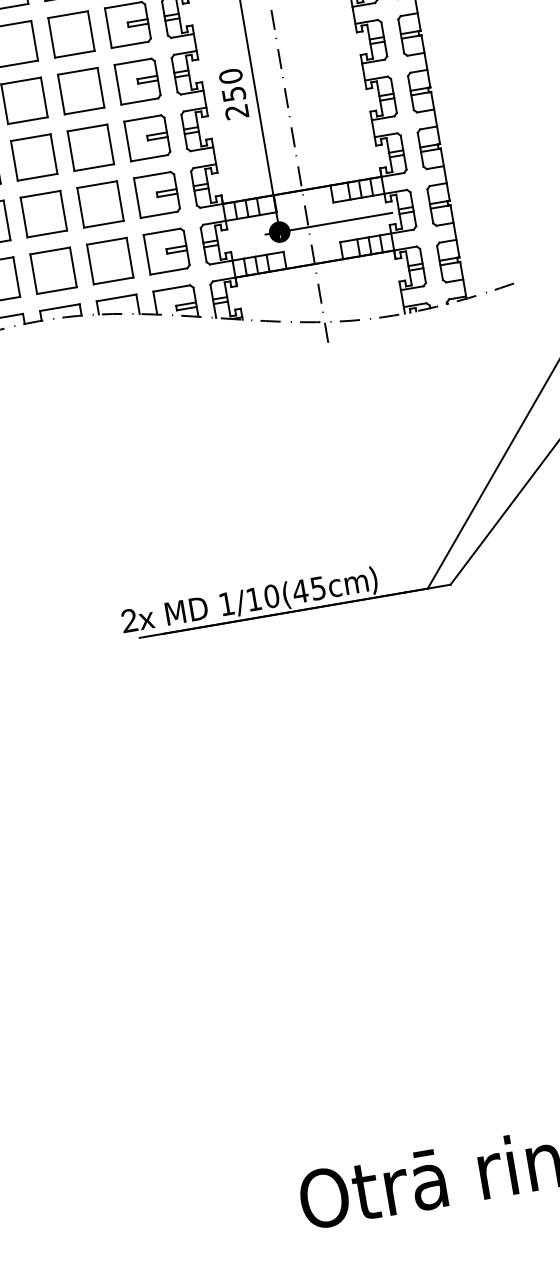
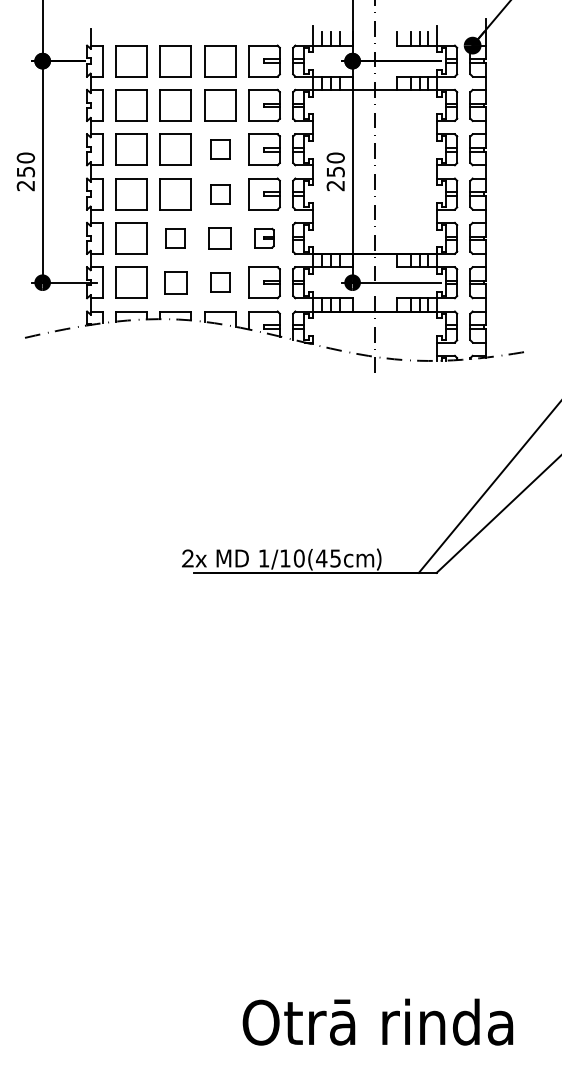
part: (81, 90) -> (220, 149), size x0.6
part: (91, 148) -> (220, 194), size x0.6
part: (157, 193) -> (264, 237), size x0.6
part: (101, 204) -> (220, 238), size x0.7
part: (43, 214) -> (175, 238), size x0.6
part: (110, 260) -> (220, 282), size x0.6
part: (53, 270) -> (175, 282), size x0.7

